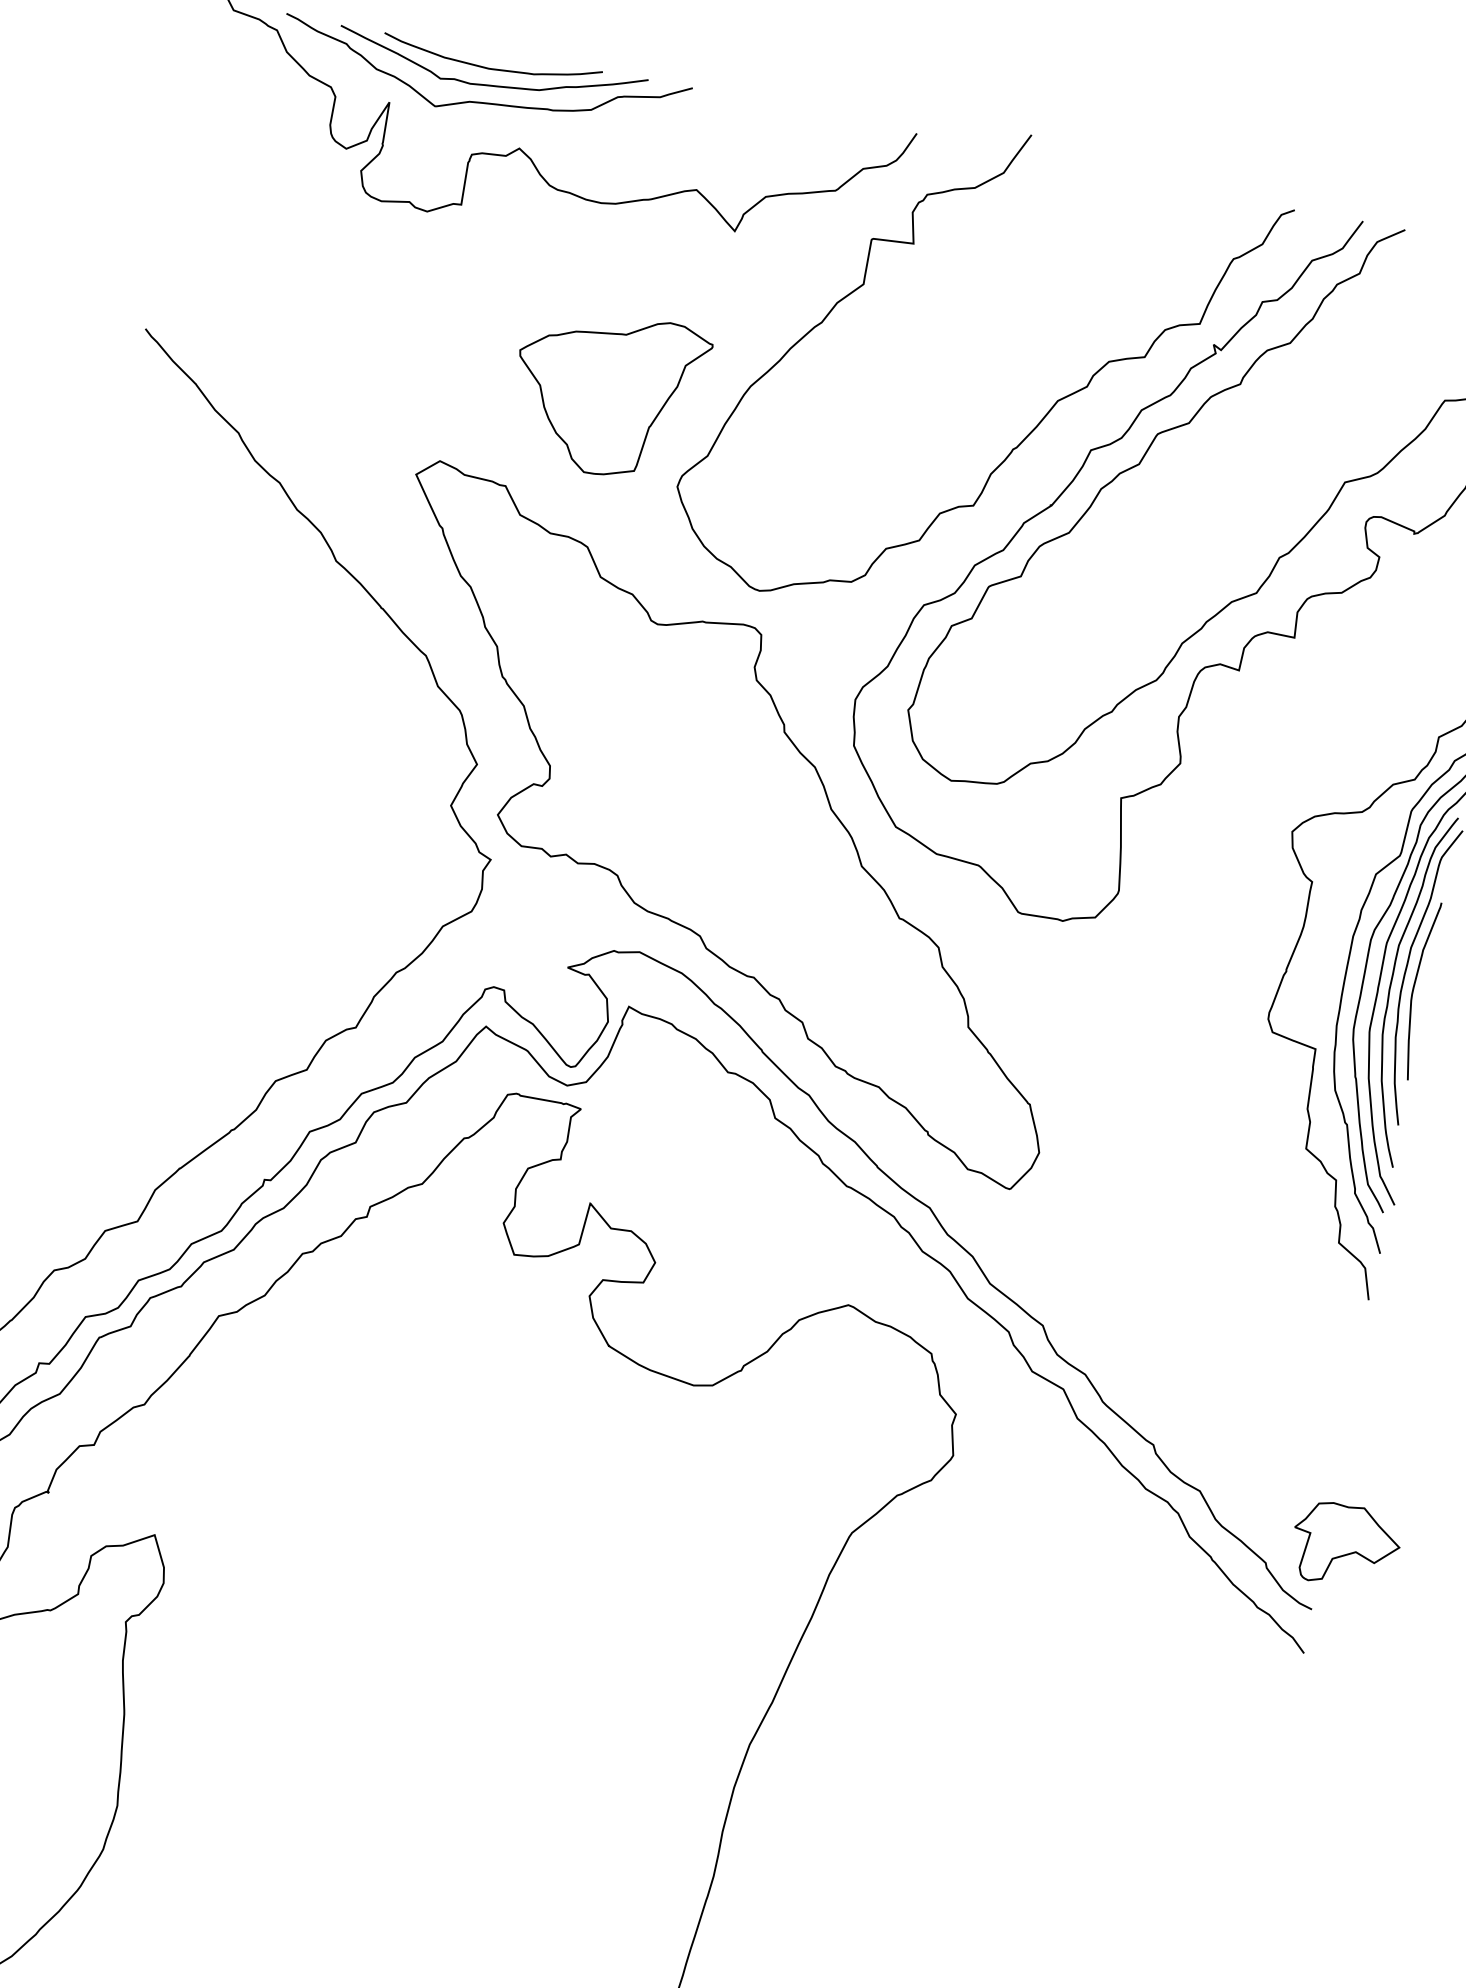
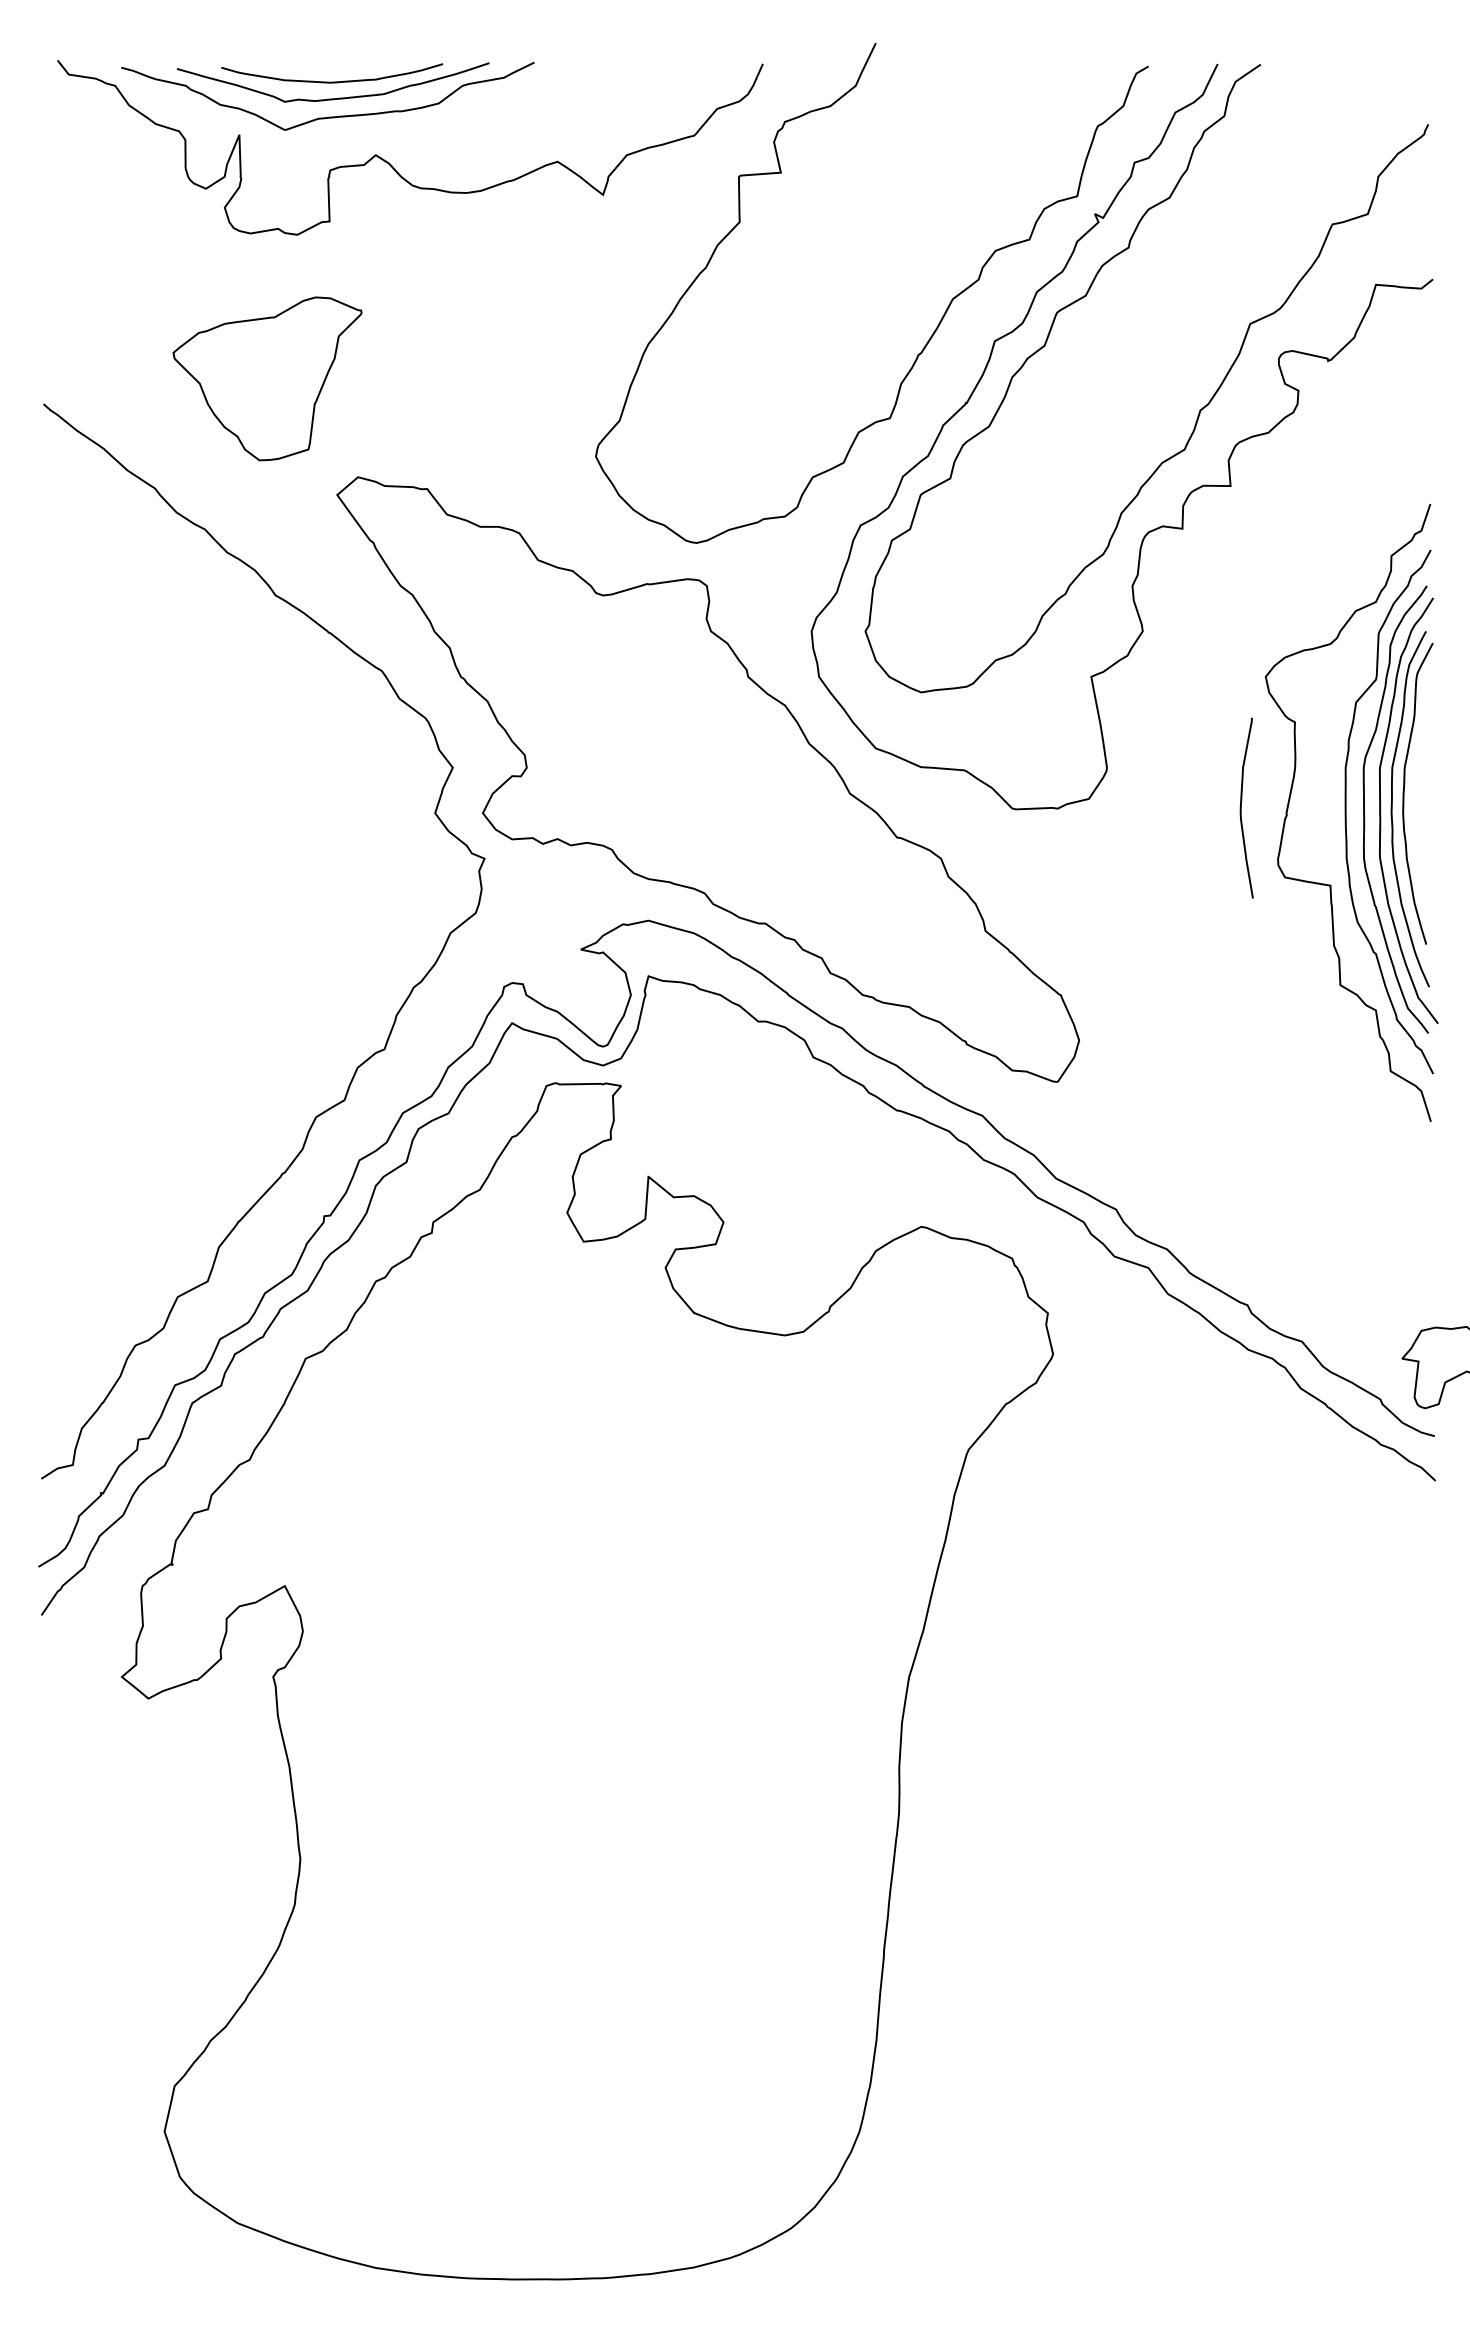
part: (607, 393) -> (267, 378), moved
curve: (1414, 988) -> (1241, 807), moved

